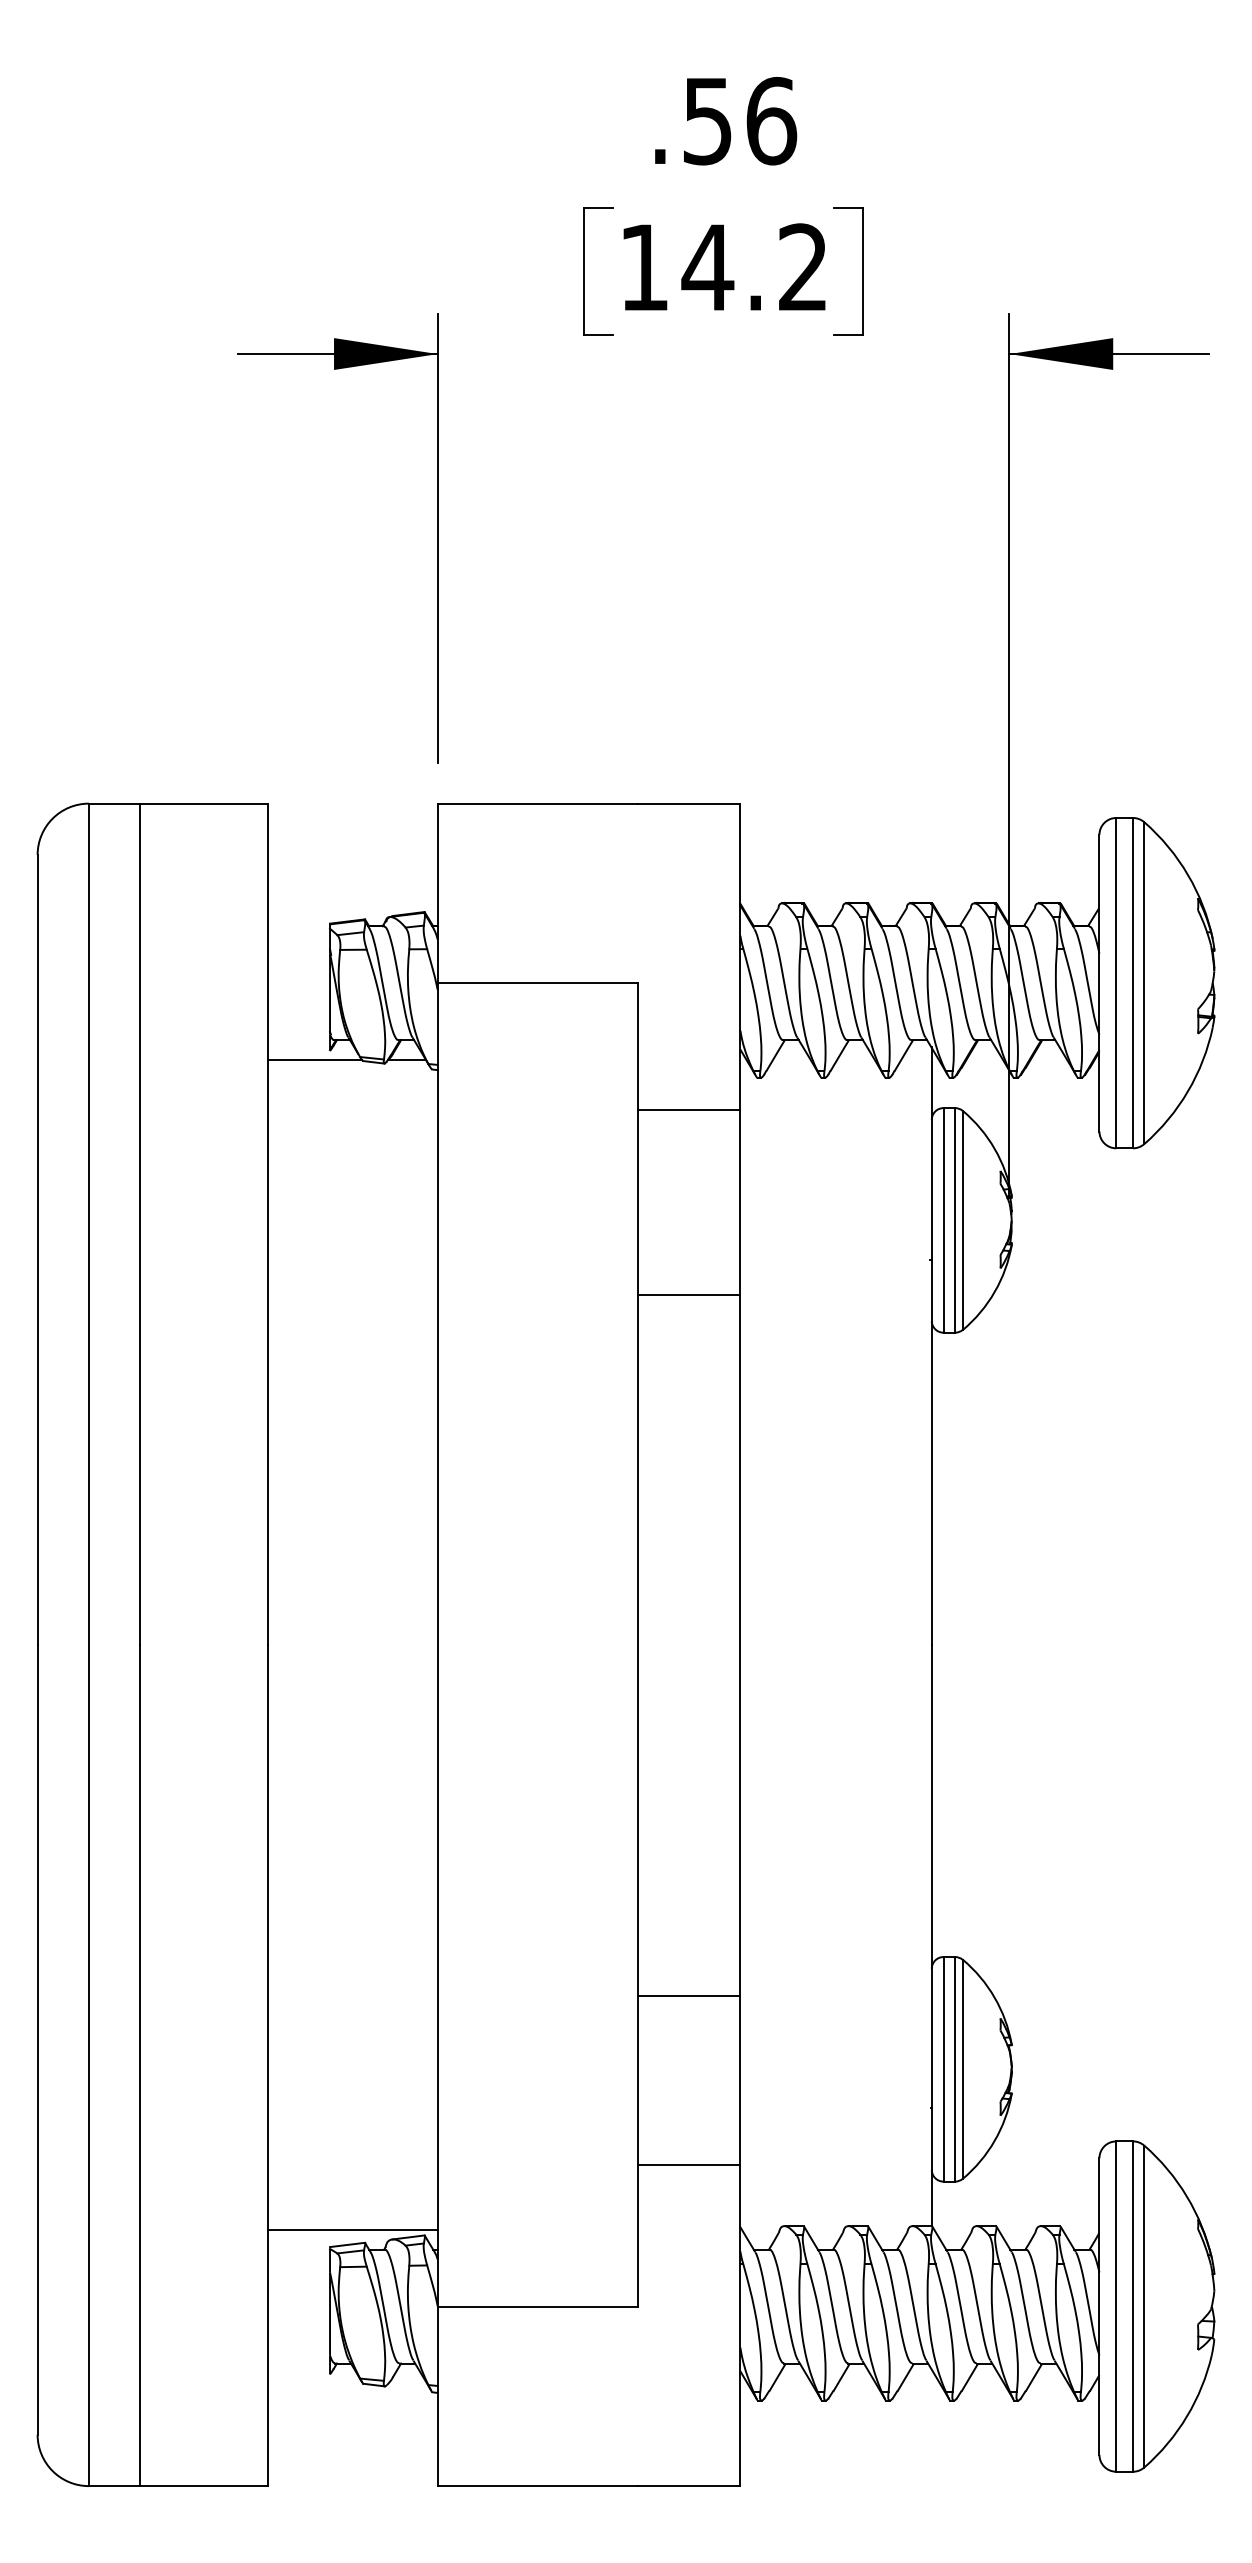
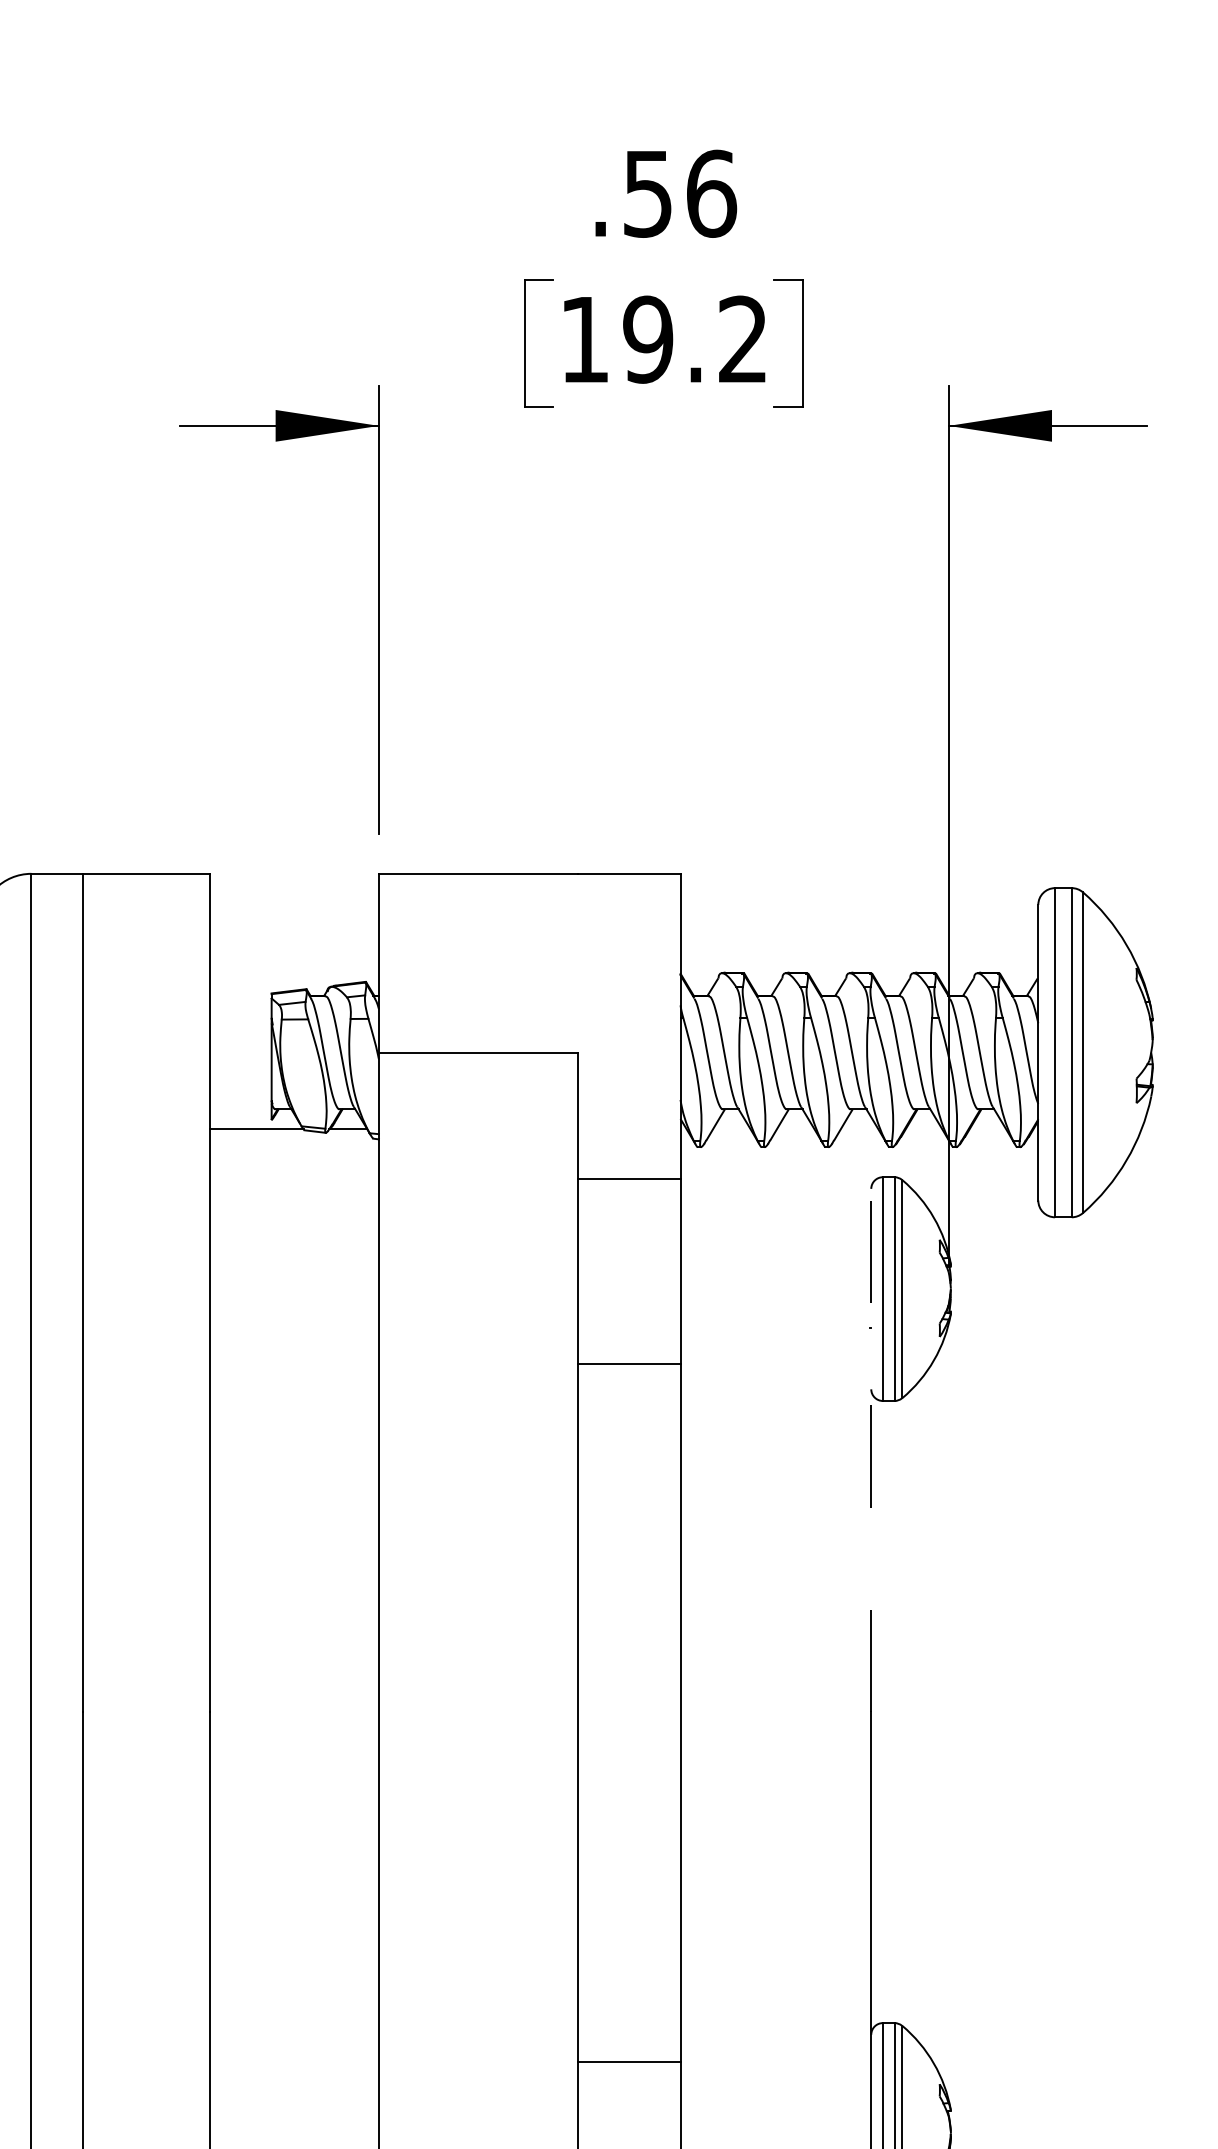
text: (707, 267) -> (647, 339), 14.2 -> 19.2
line: (931, 1346) -> (870, 1414), solid -> dashed

